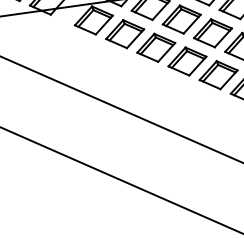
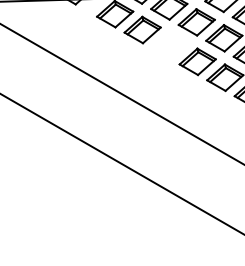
part: (156, 47) -> (170, 45), removed

